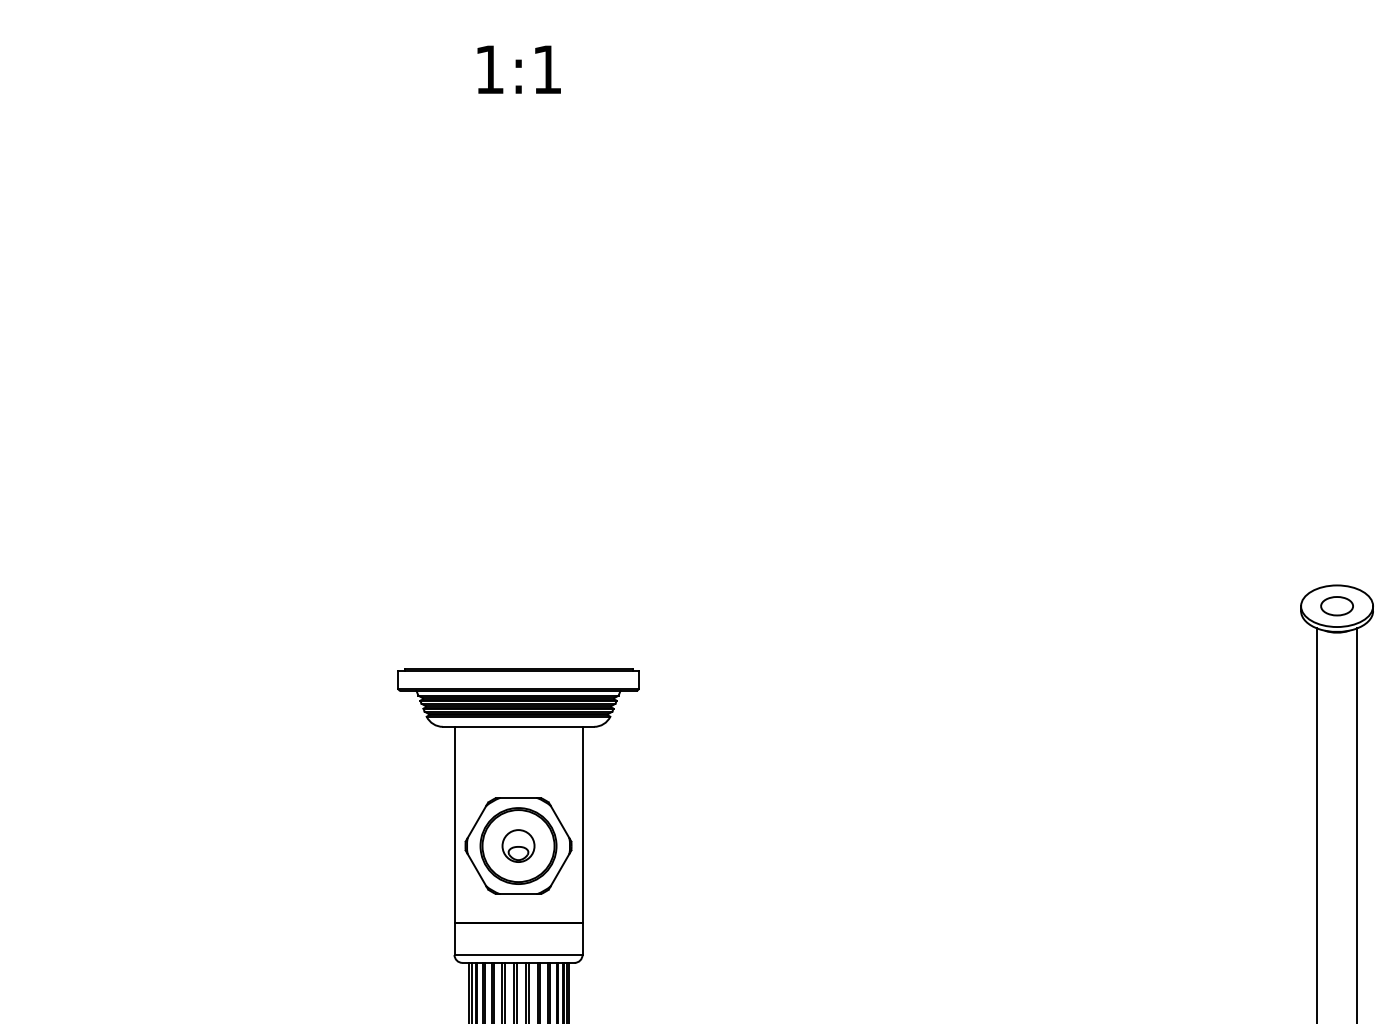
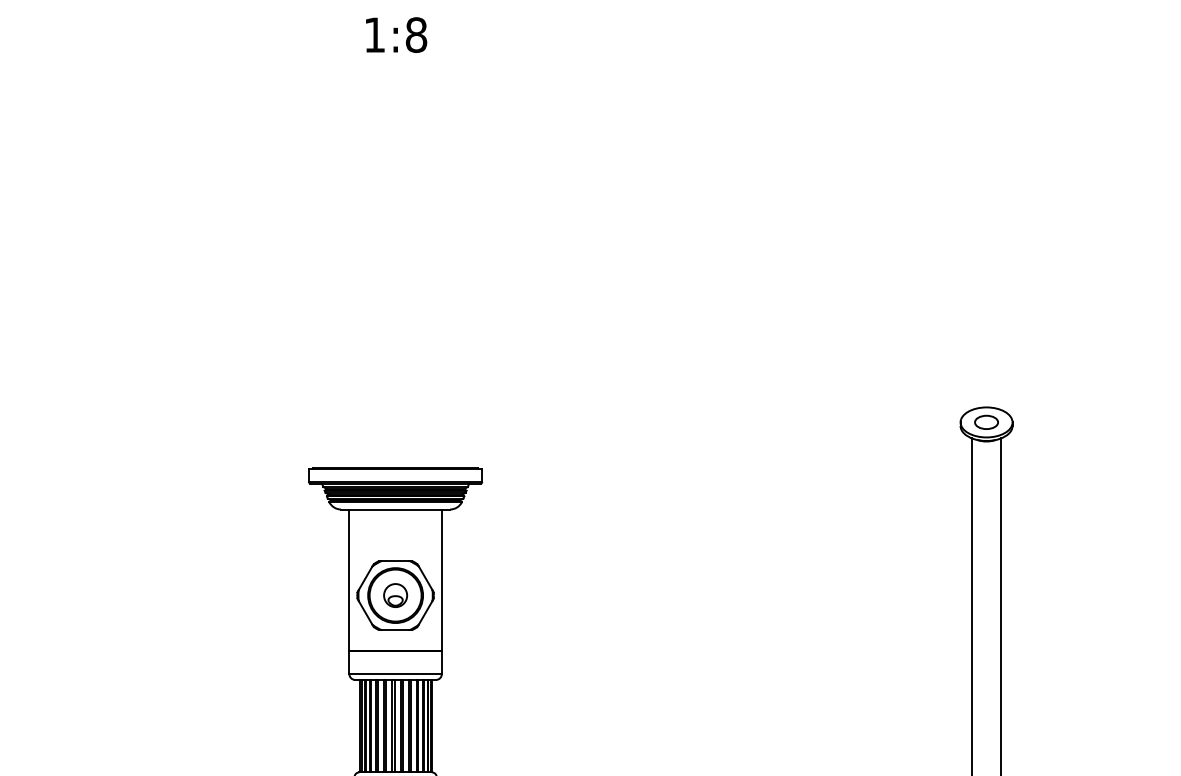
text: (547, 70) -> (416, 35), 1:1 -> 1:8

